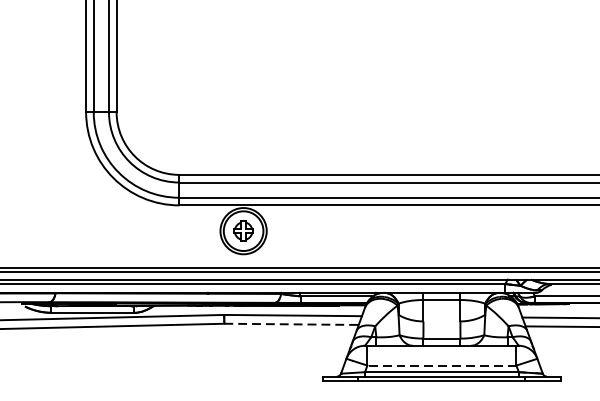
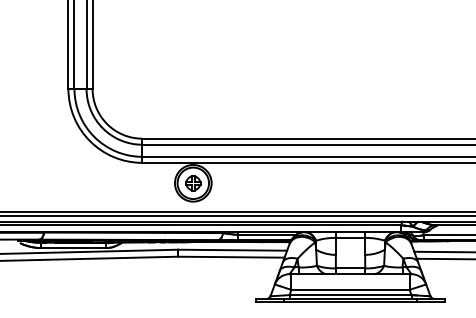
line: (291, 324) -> (231, 257), dashed -> solid
line: (441, 365) -> (350, 289), dashed -> solid

